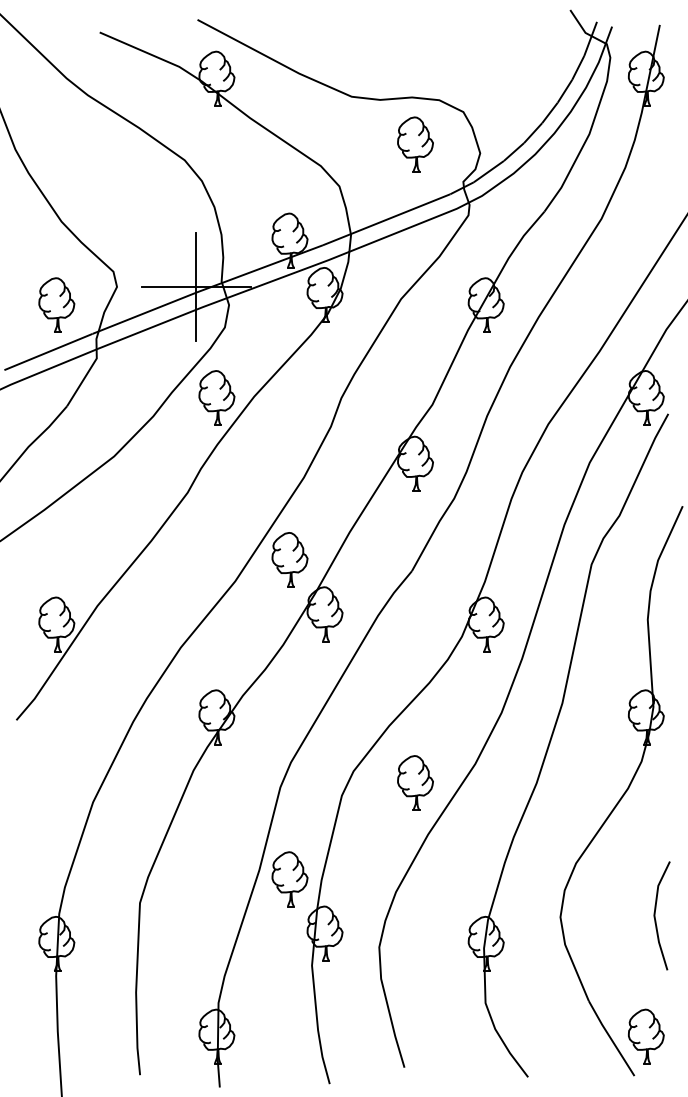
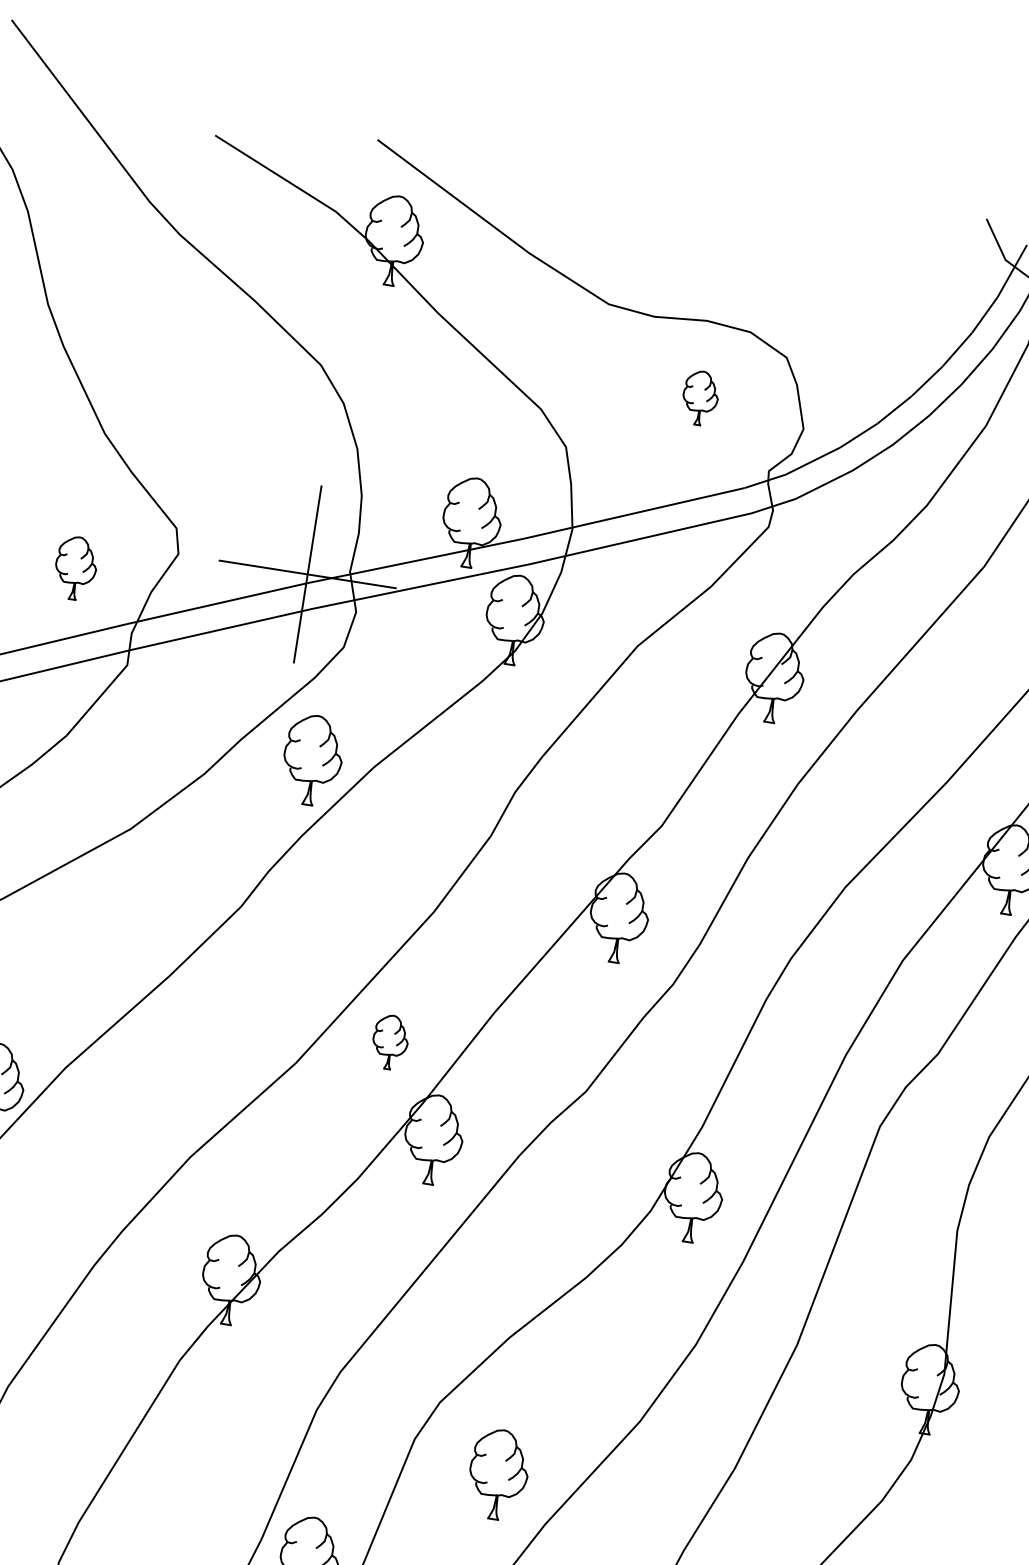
part: (415, 144) -> (700, 398), size x0.6
part: (56, 304) -> (75, 567), size x0.7
part: (289, 559) -> (389, 1041), size x0.6
part: (415, 782) -> (498, 1473), moved

